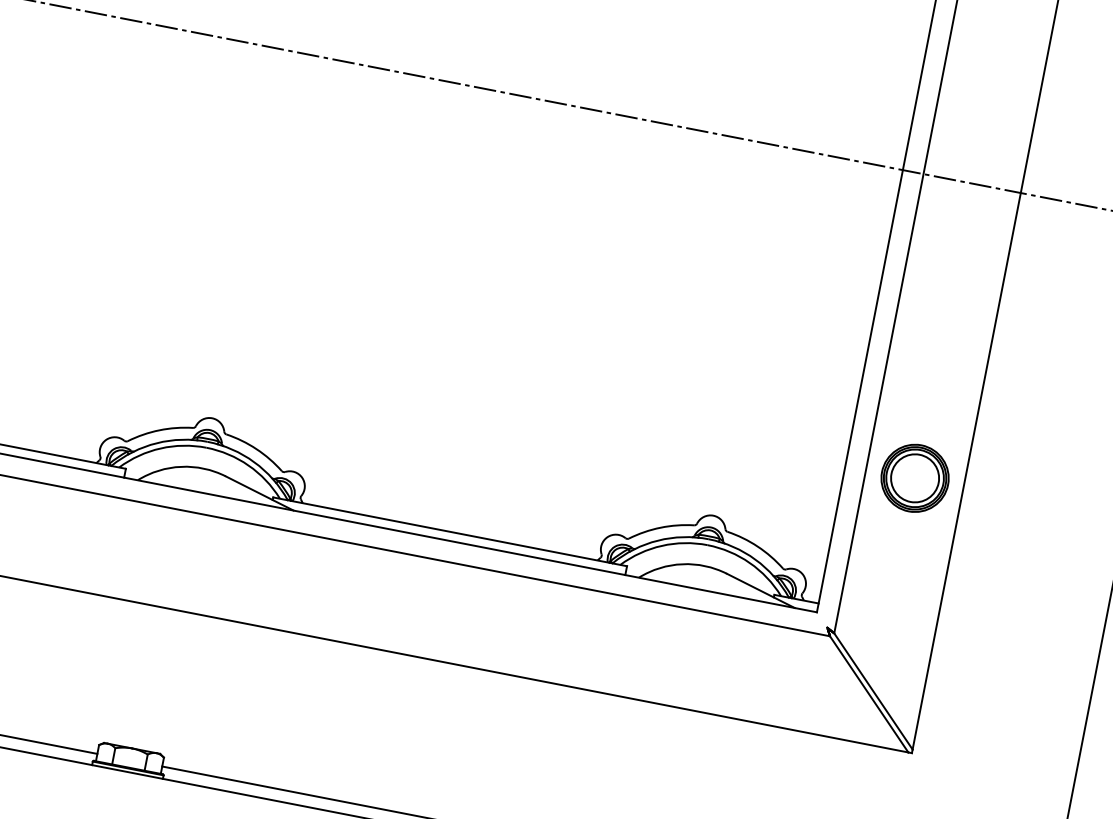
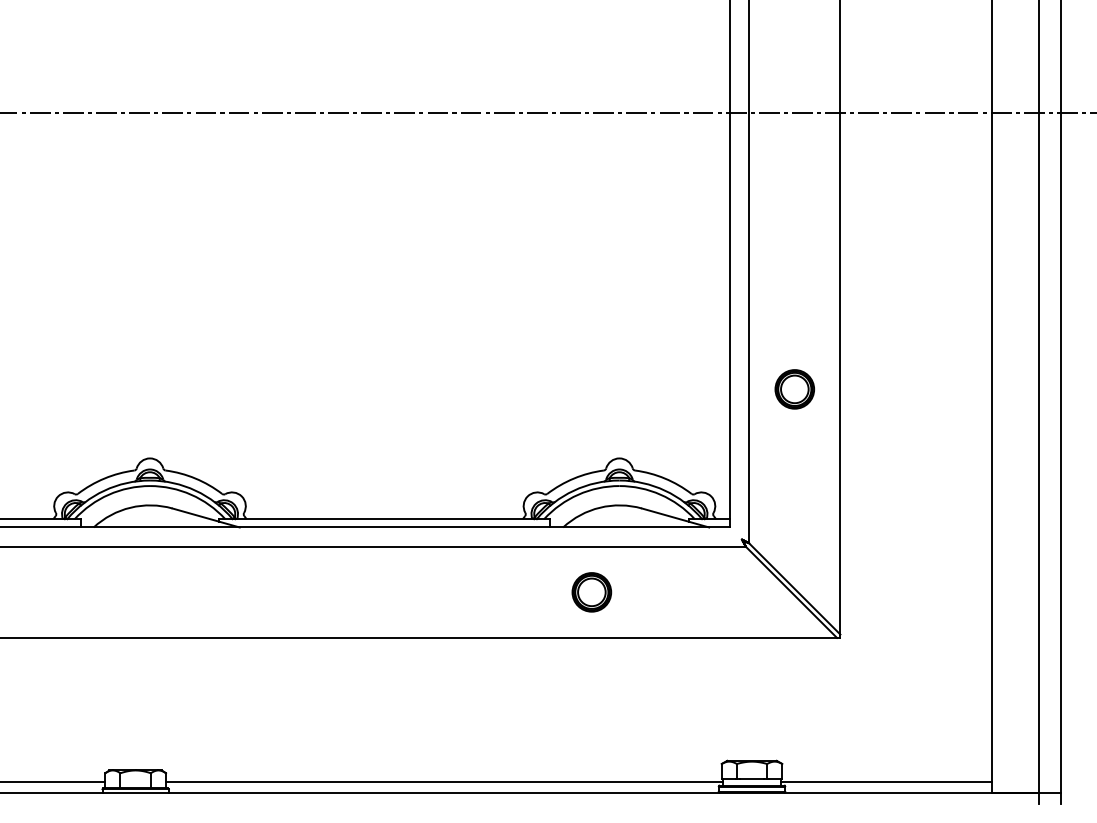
part: (914, 478) -> (794, 389), size x0.62
part: (655, 652) -> (591, 592), added

